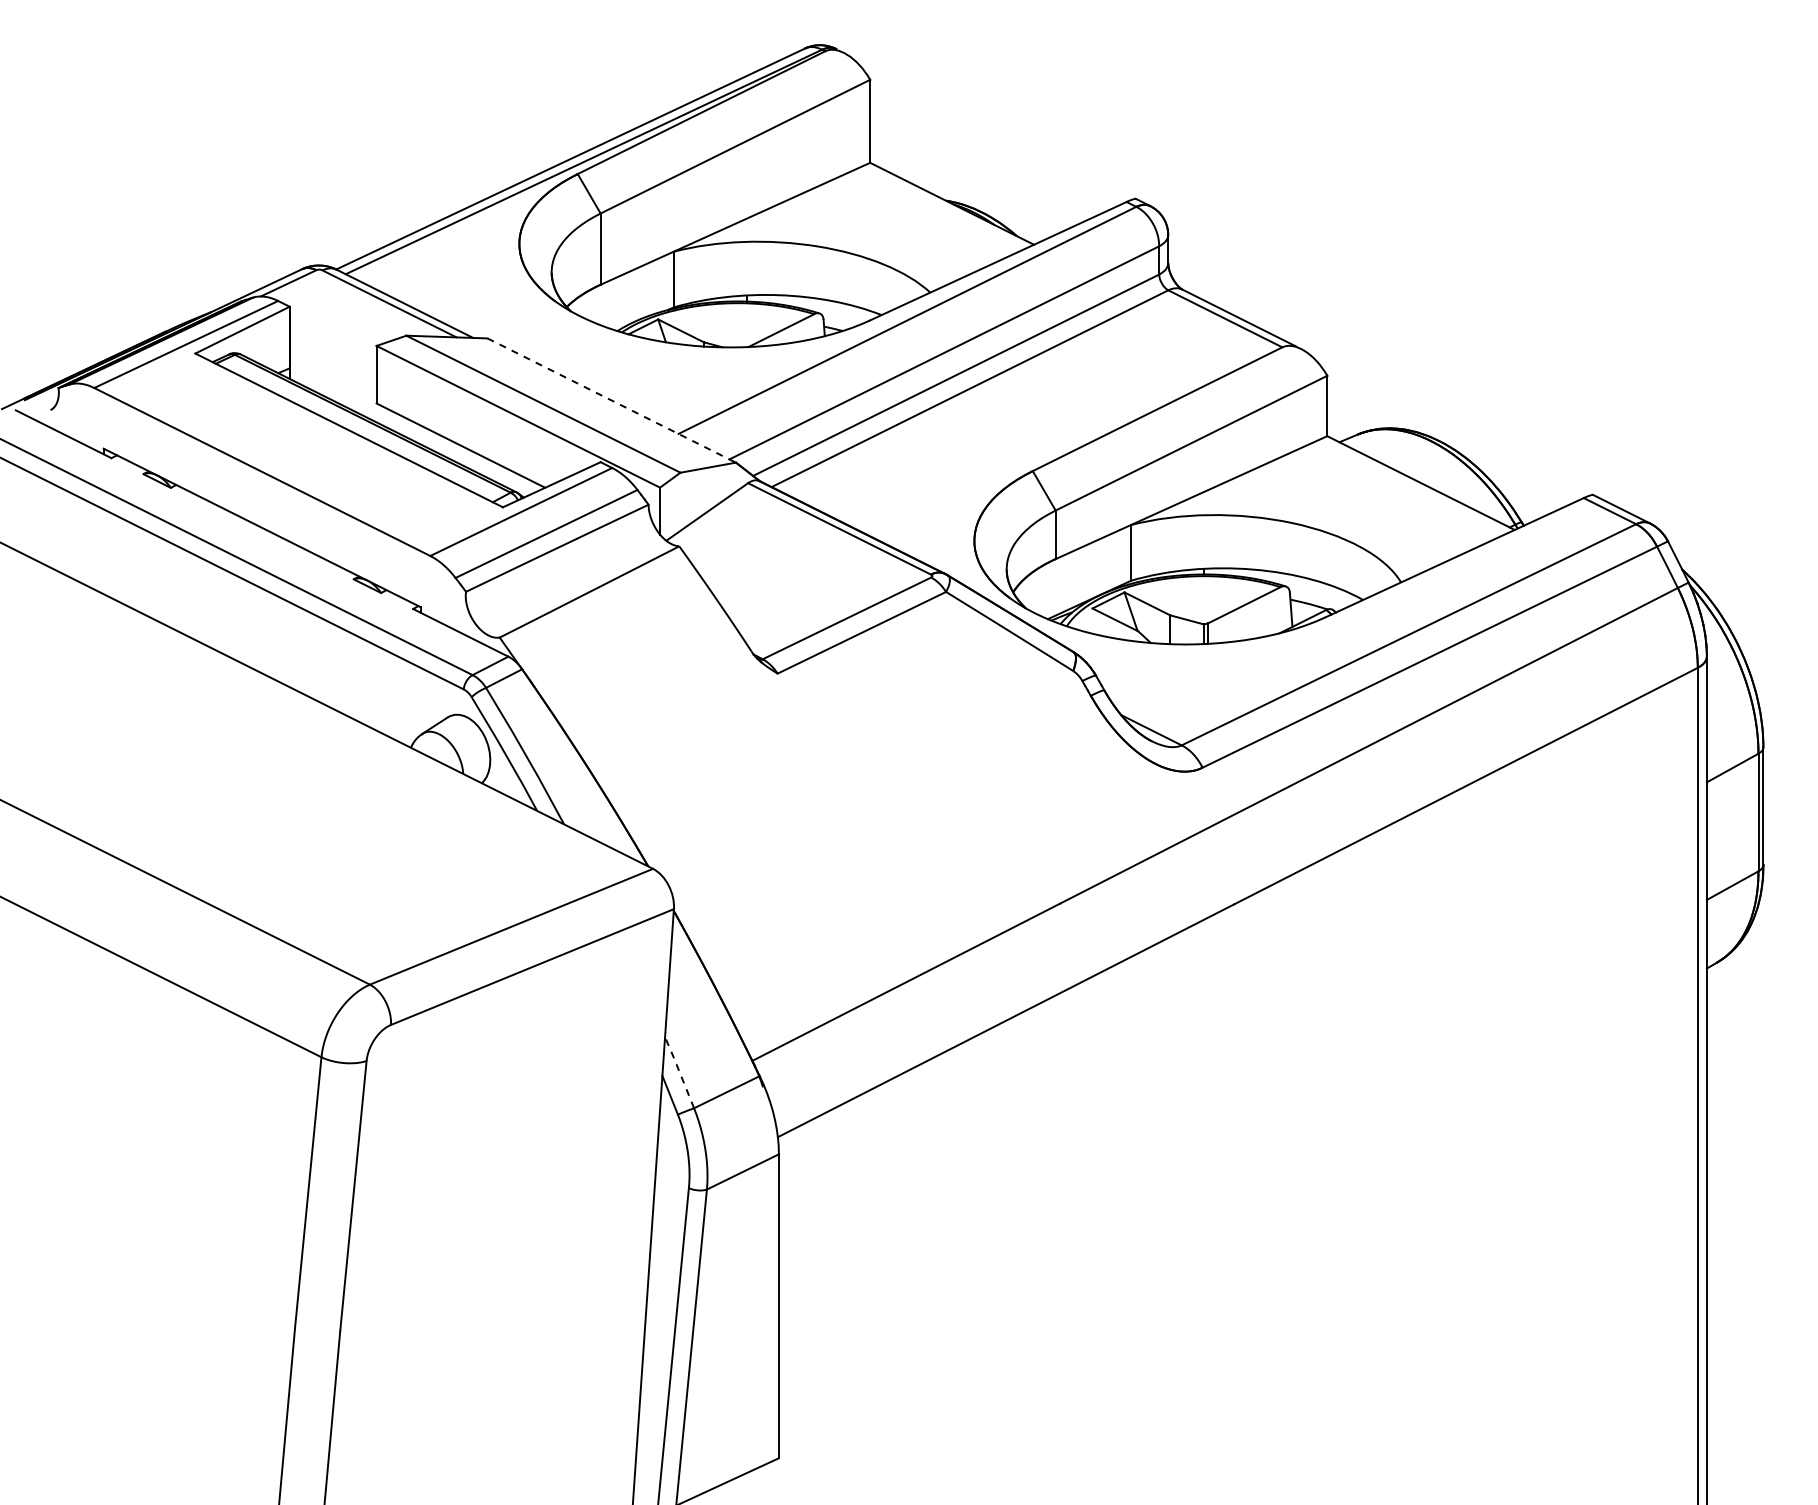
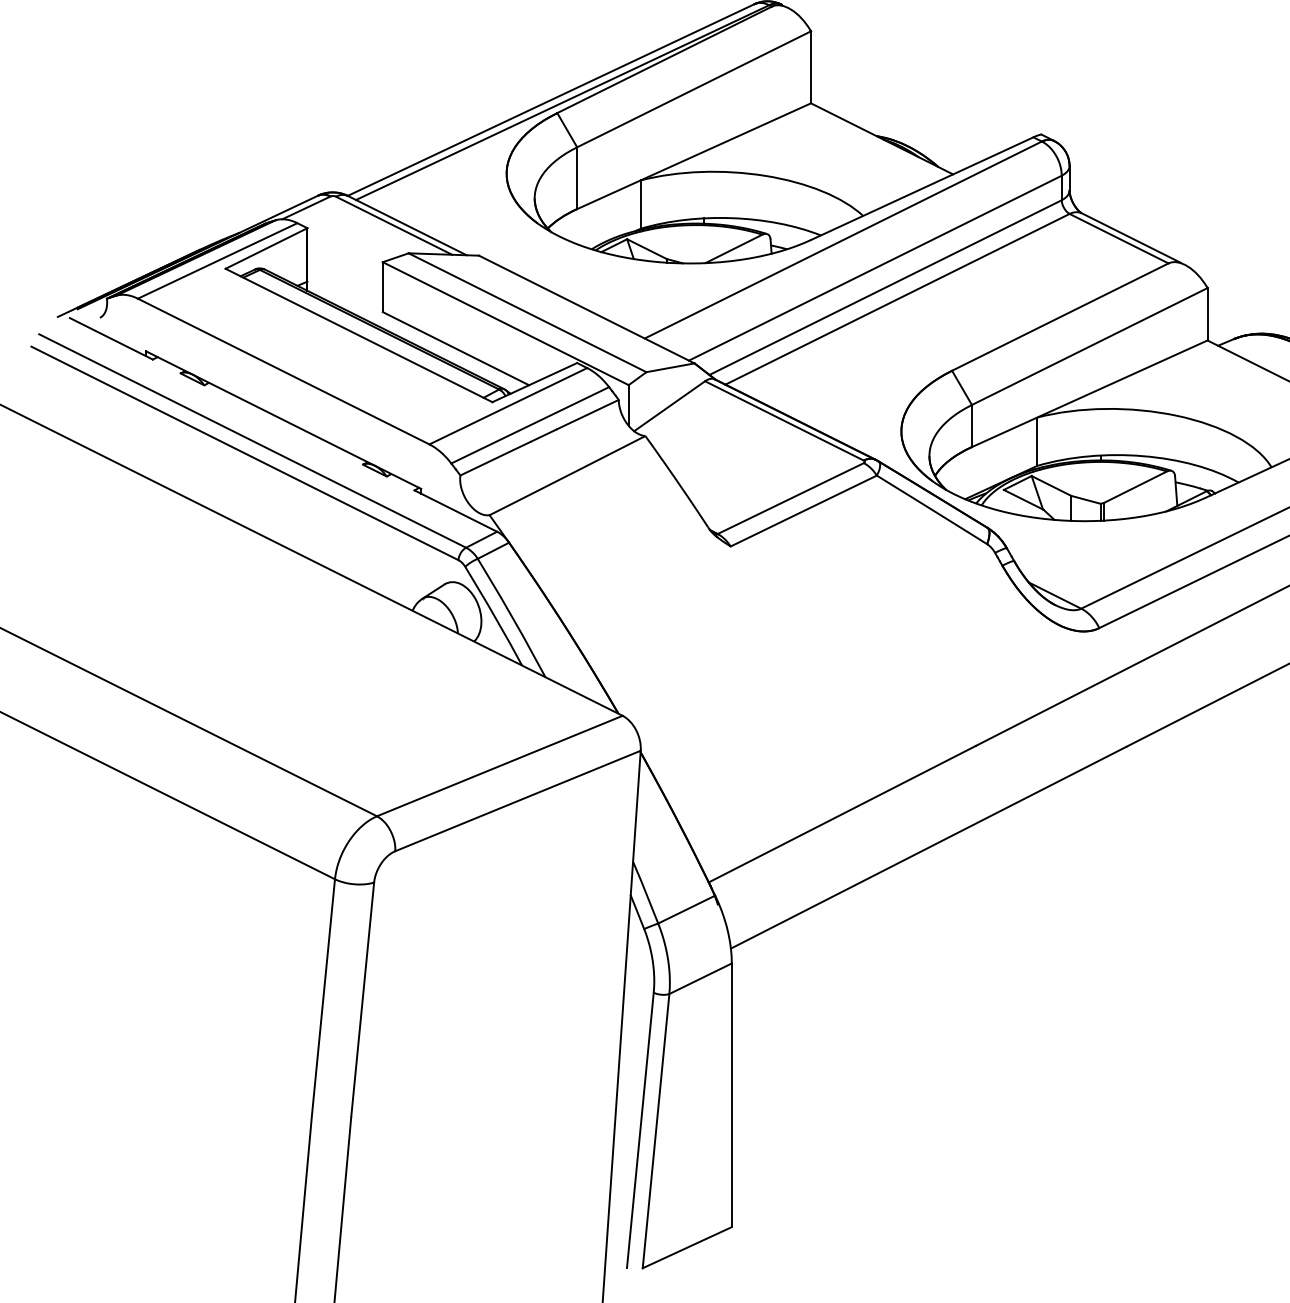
line: (611, 400) -> (586, 309), dashed -> solid
line: (679, 1071) -> (645, 891), dashed -> solid

